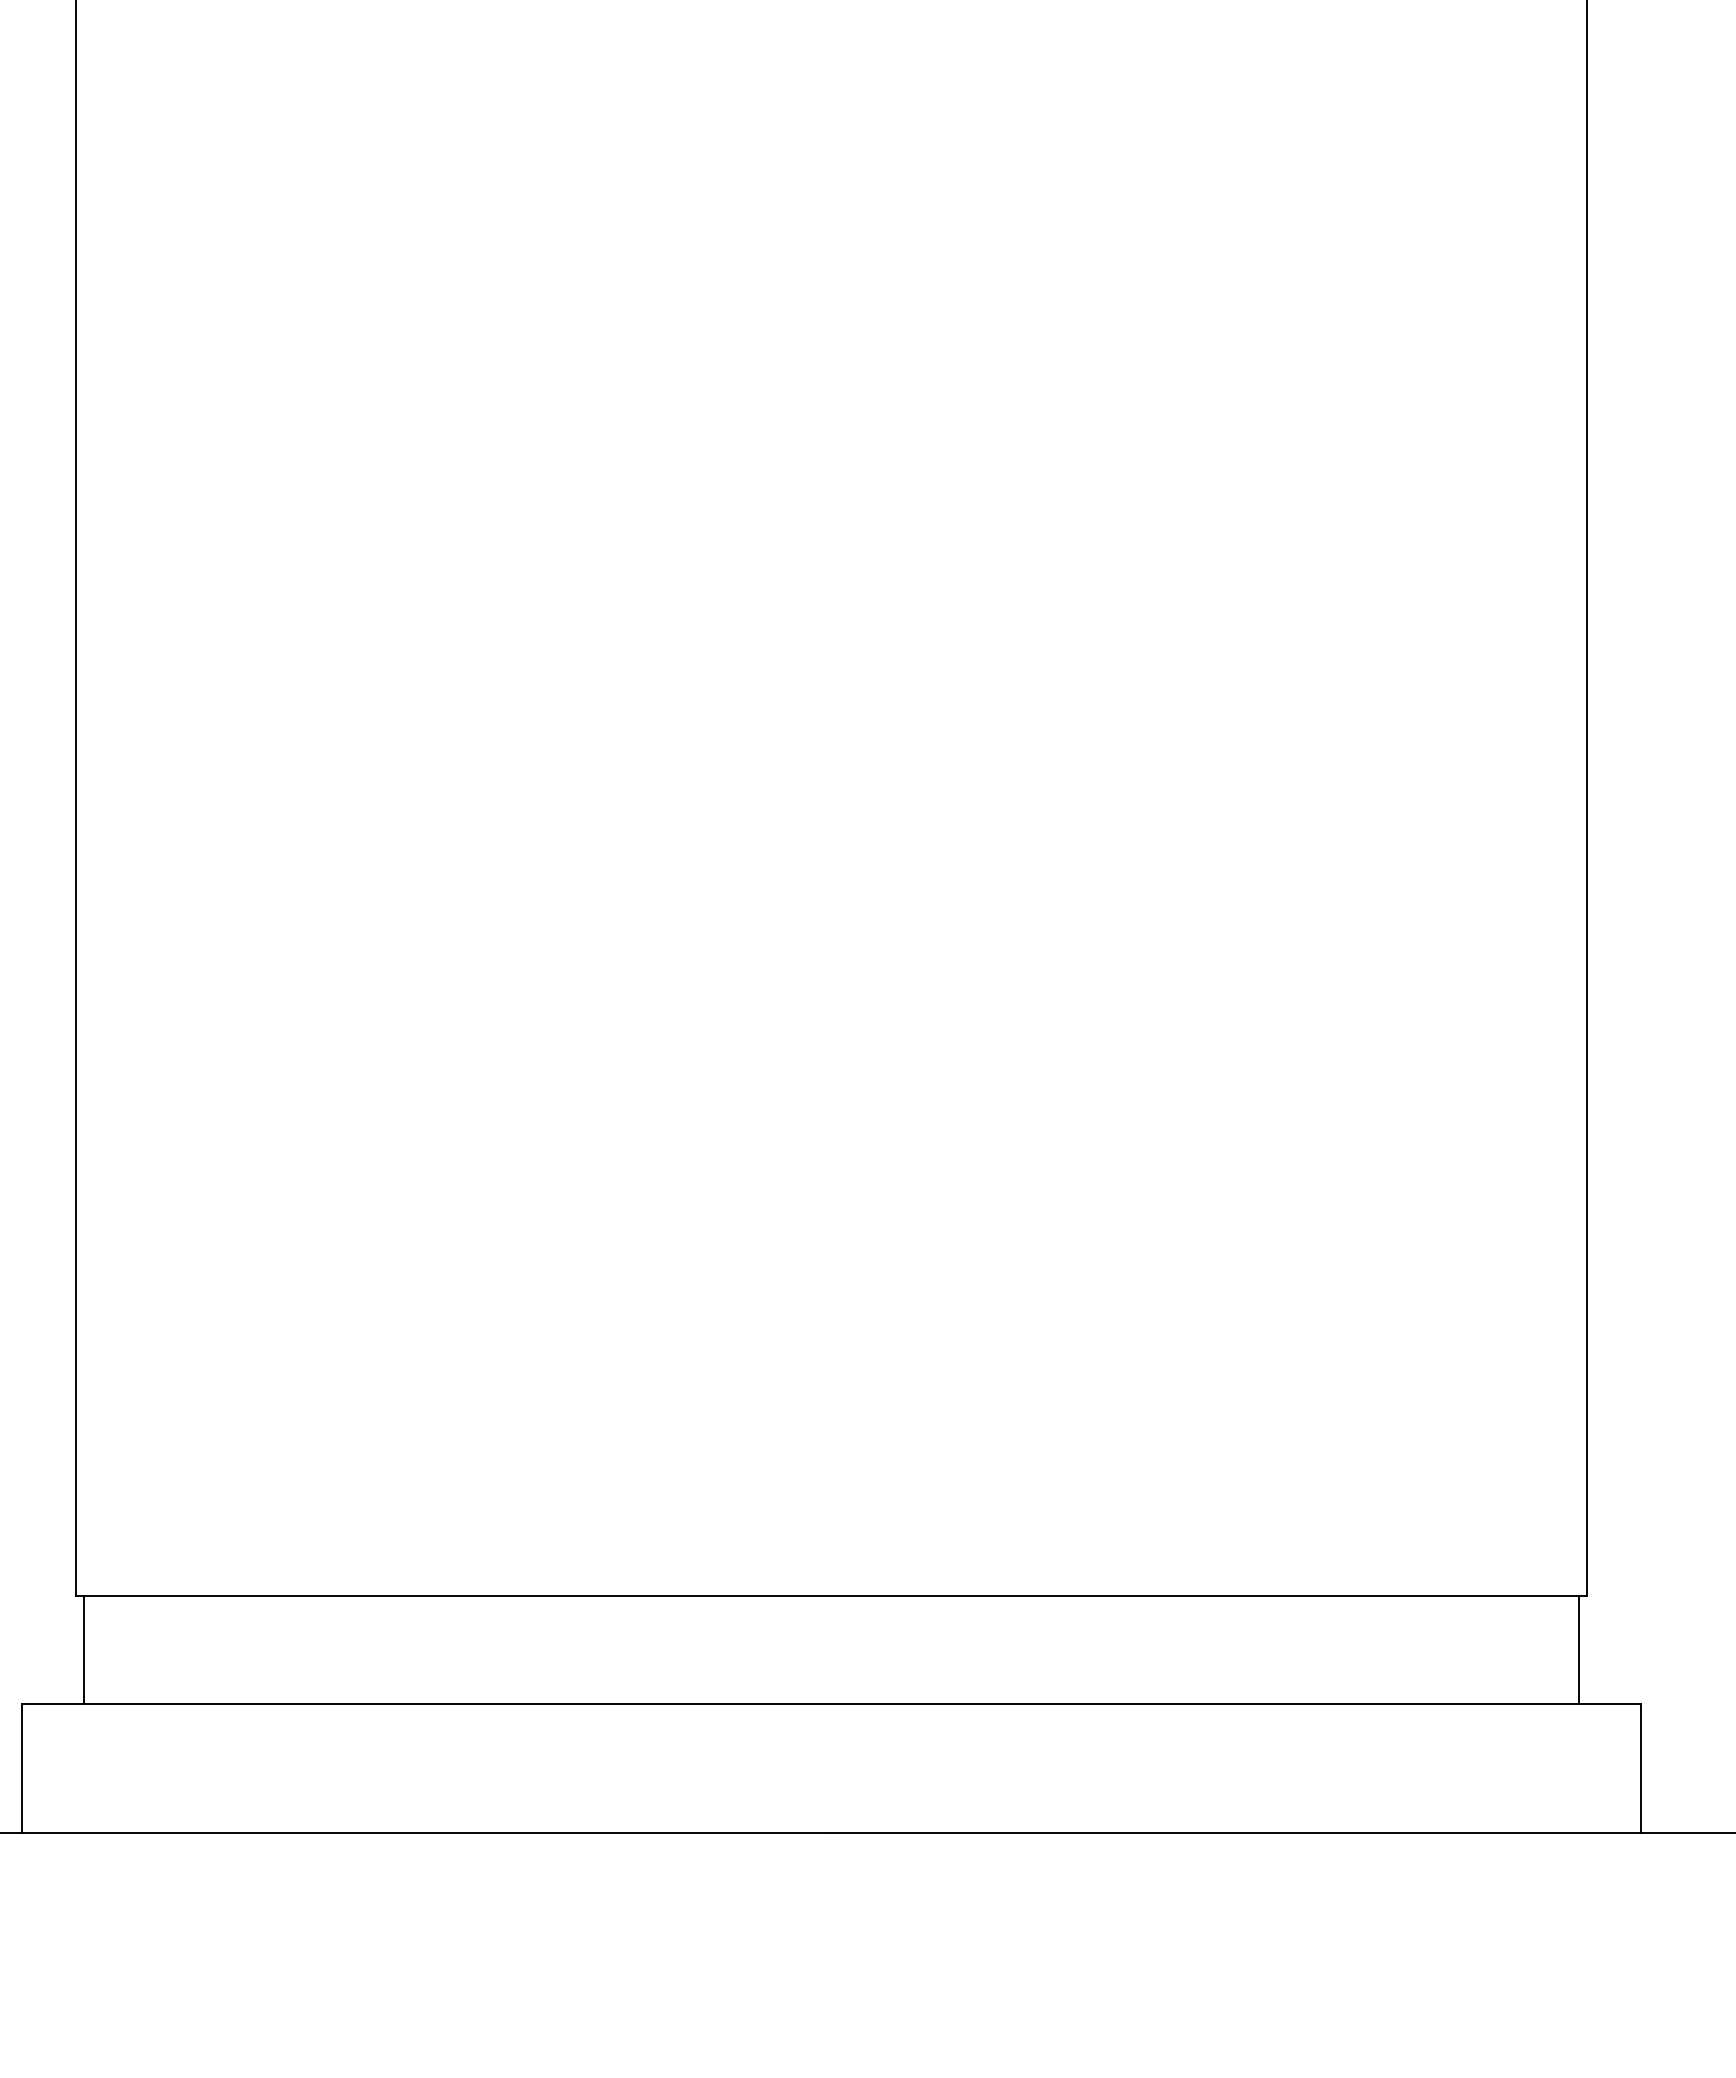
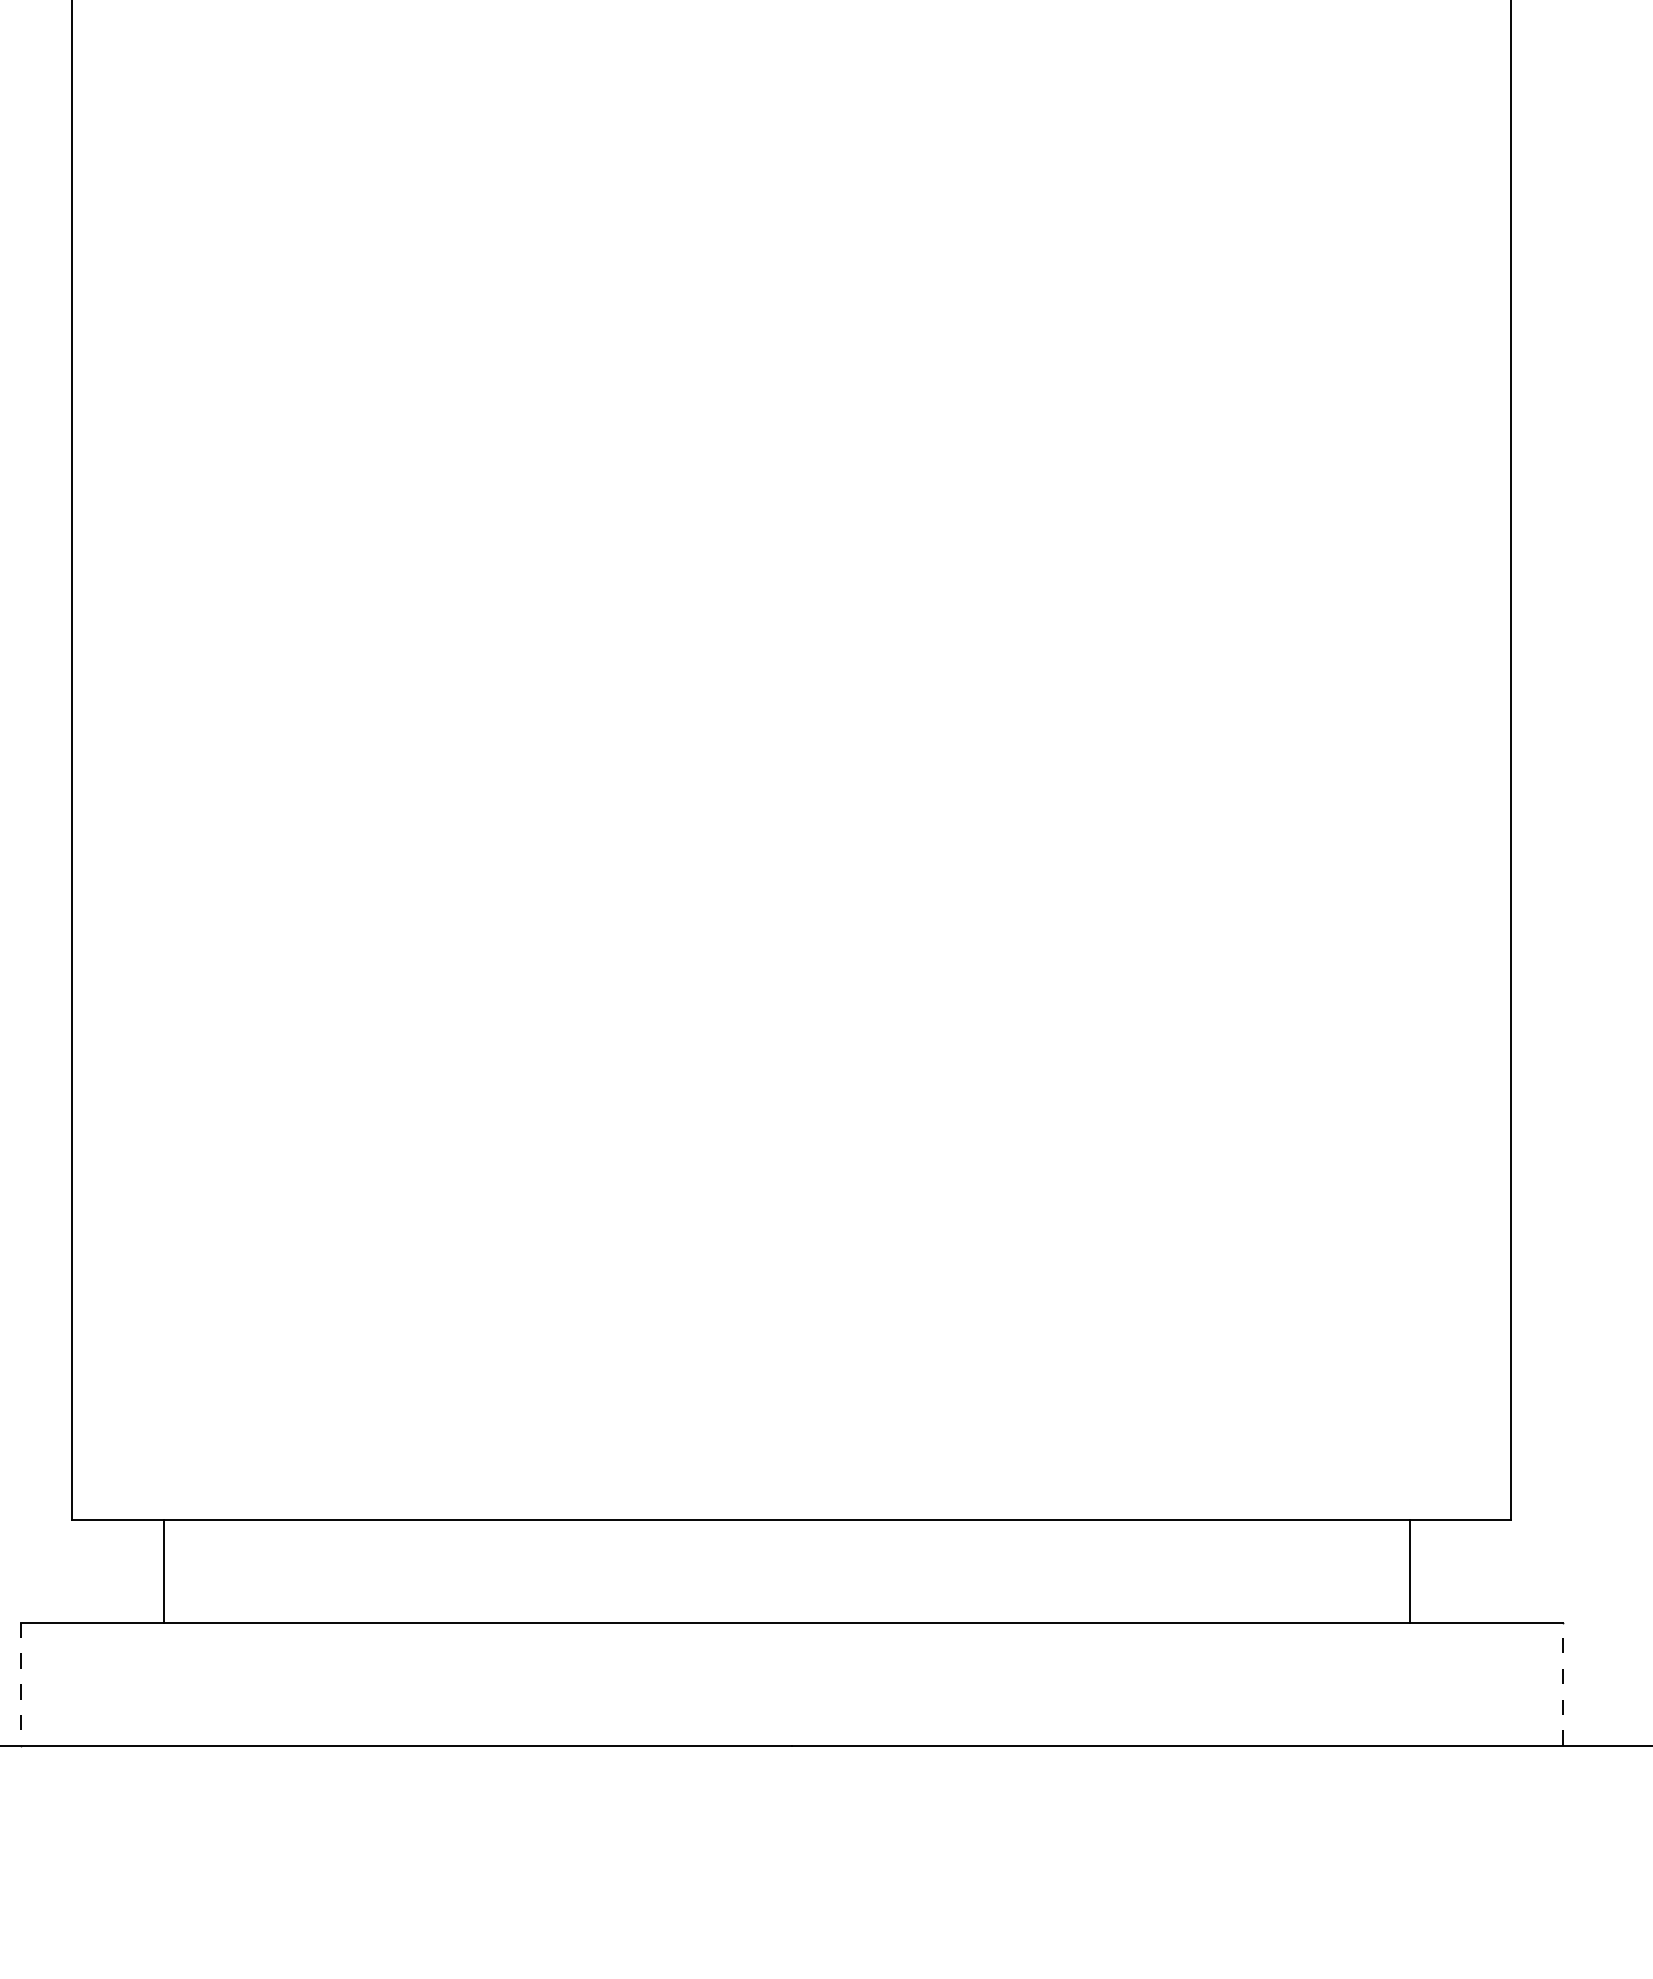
line: (84, 1649) -> (164, 1570), moved
line: (1579, 1649) -> (1410, 1570), moved
line: (22, 1768) -> (21, 1684), solid -> dashed
line: (1641, 1768) -> (1563, 1684), solid -> dashed

